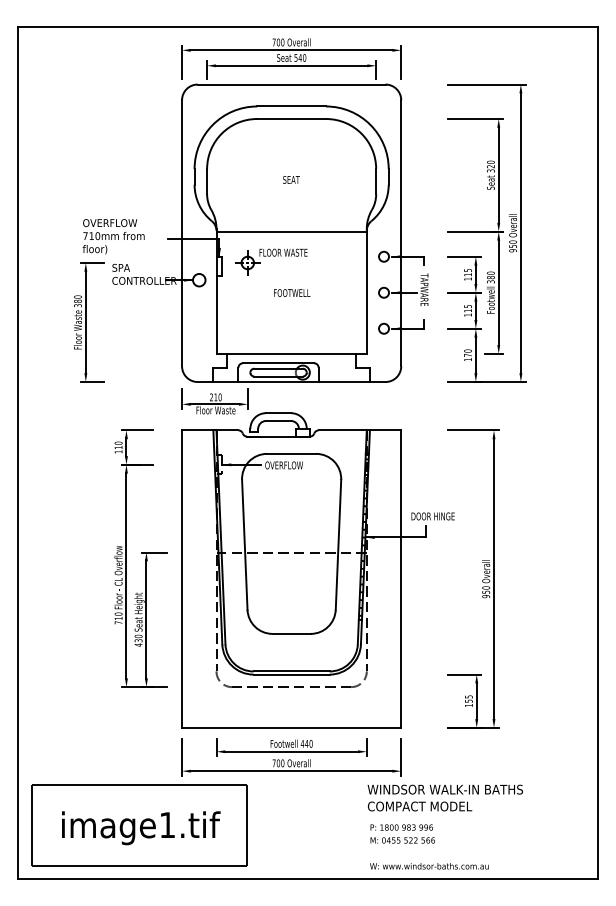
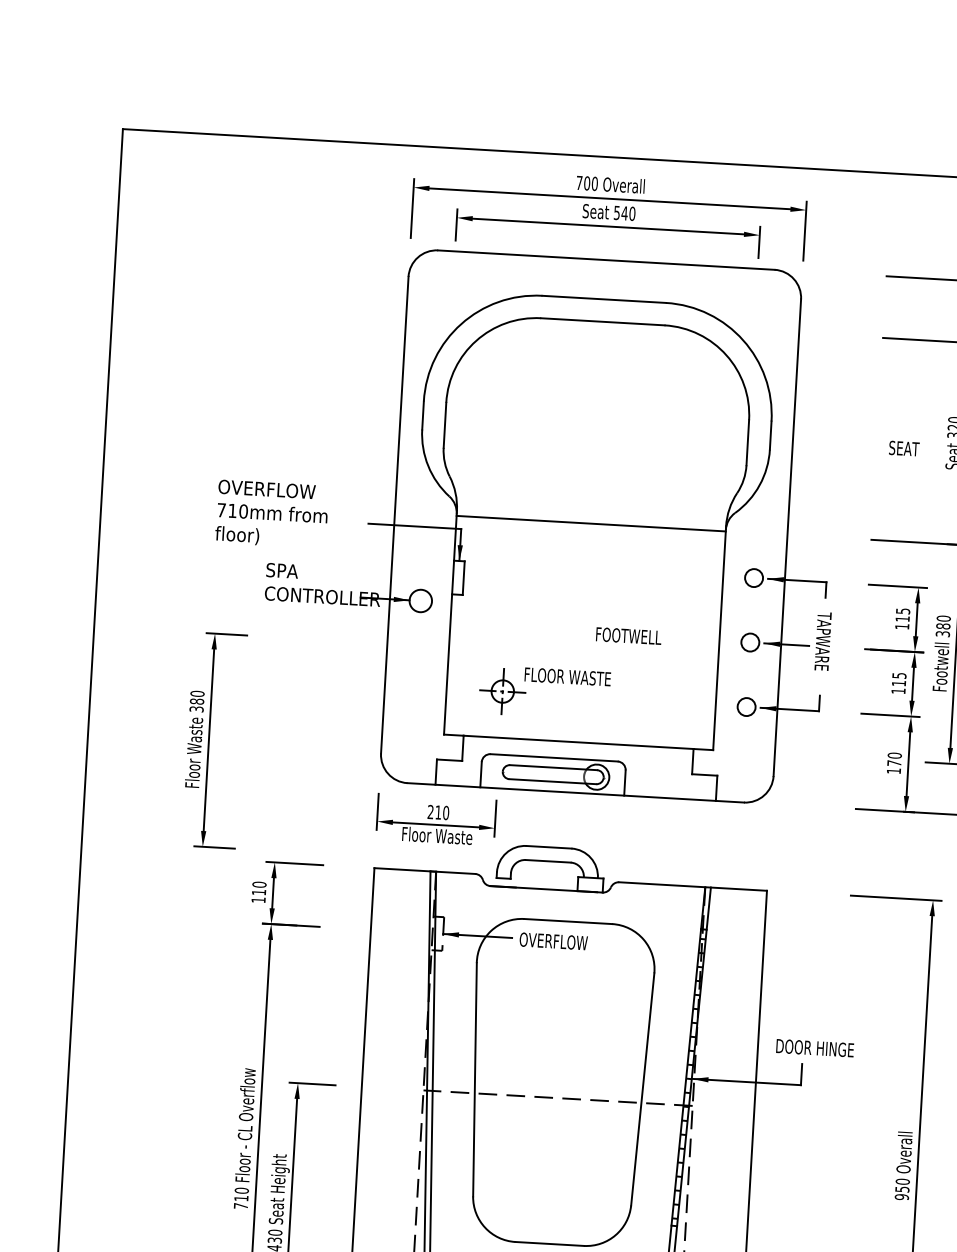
text: (291, 179) -> (904, 447), moved
part: (271, 261) -> (545, 691), moved
text: (292, 292) -> (629, 635), moved
part: (88, 322) -> (213, 740), moved

